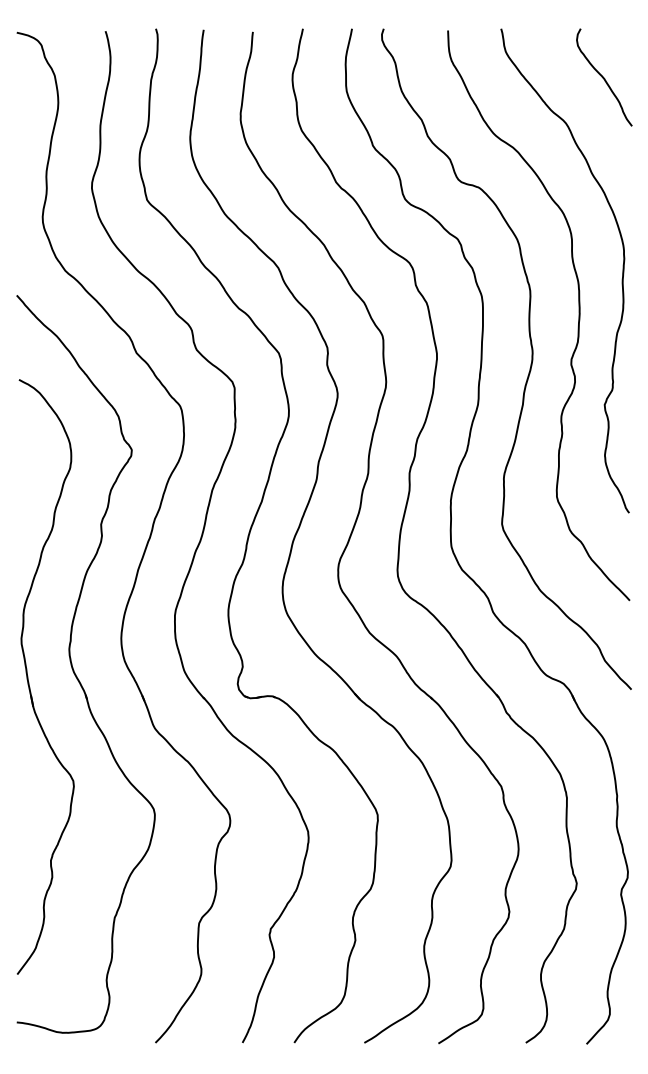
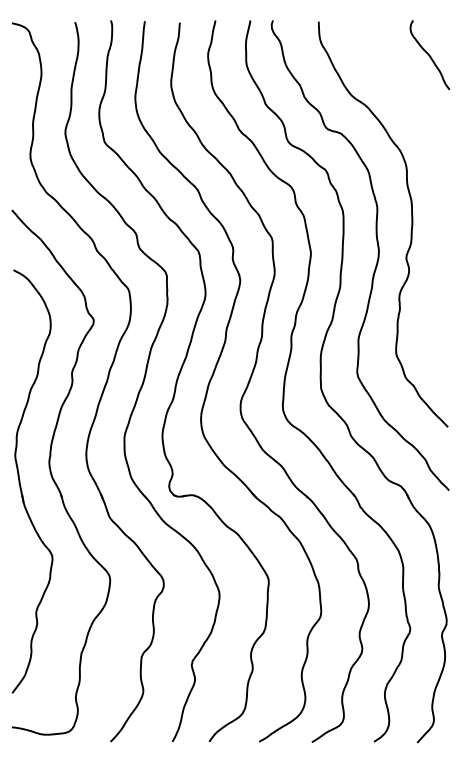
curve: (621, 279) -> (442, 198), removed

